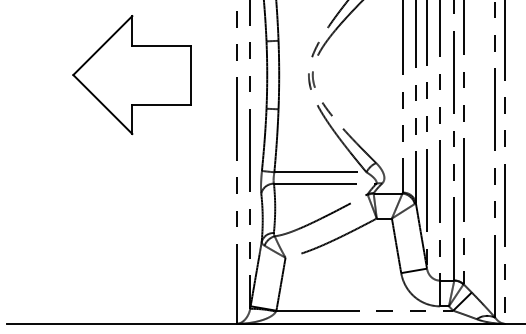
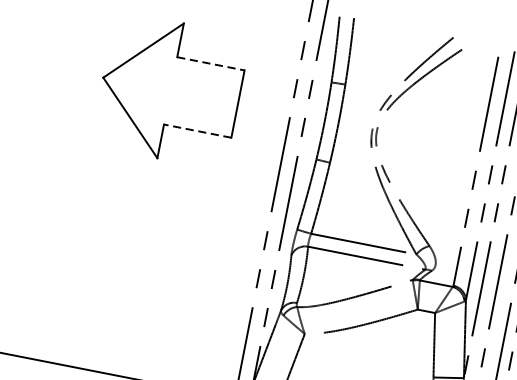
line: (162, 45) -> (211, 63), solid -> dashed
line: (161, 104) -> (197, 131), solid -> dashed

